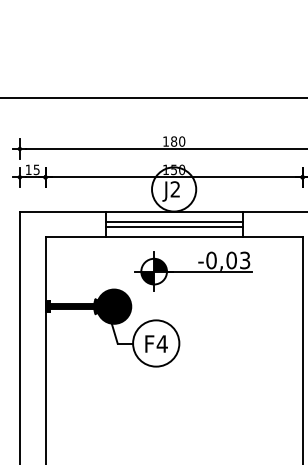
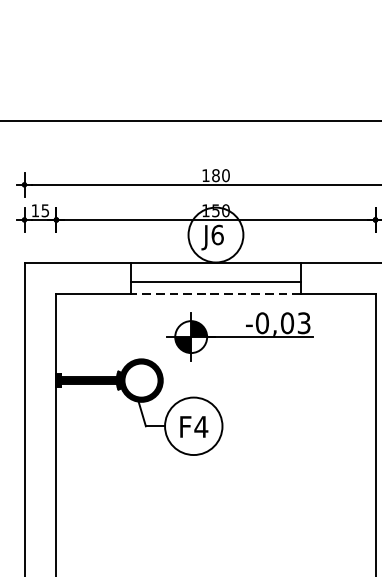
text: (175, 189) -> (217, 235), J2 -> J6
line: (173, 221) -> (215, 274), removed
line: (174, 237) -> (216, 294), solid -> dashed
fill: (113, 306) -> (140, 380), removed

